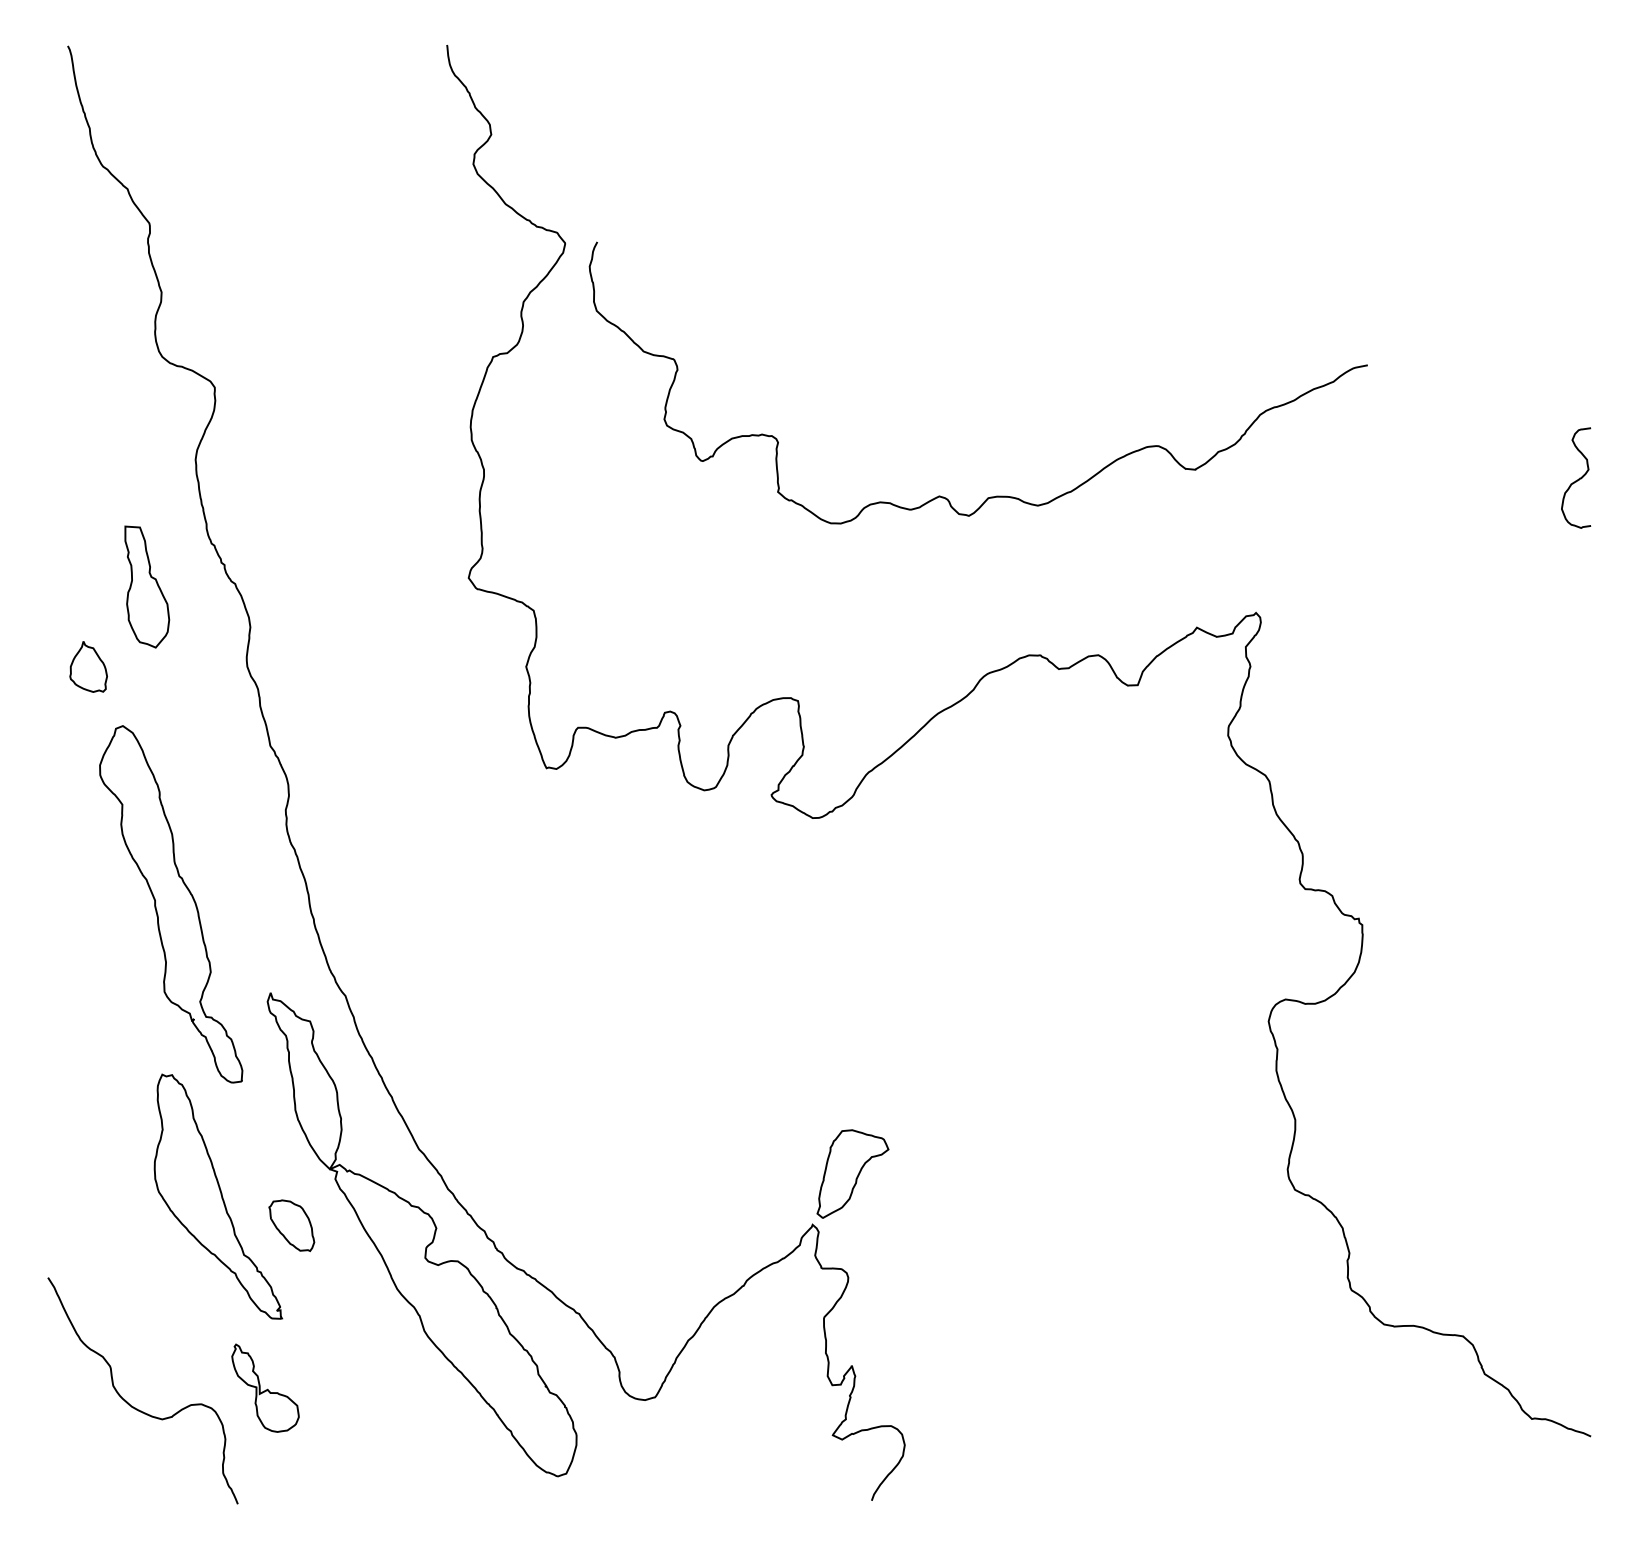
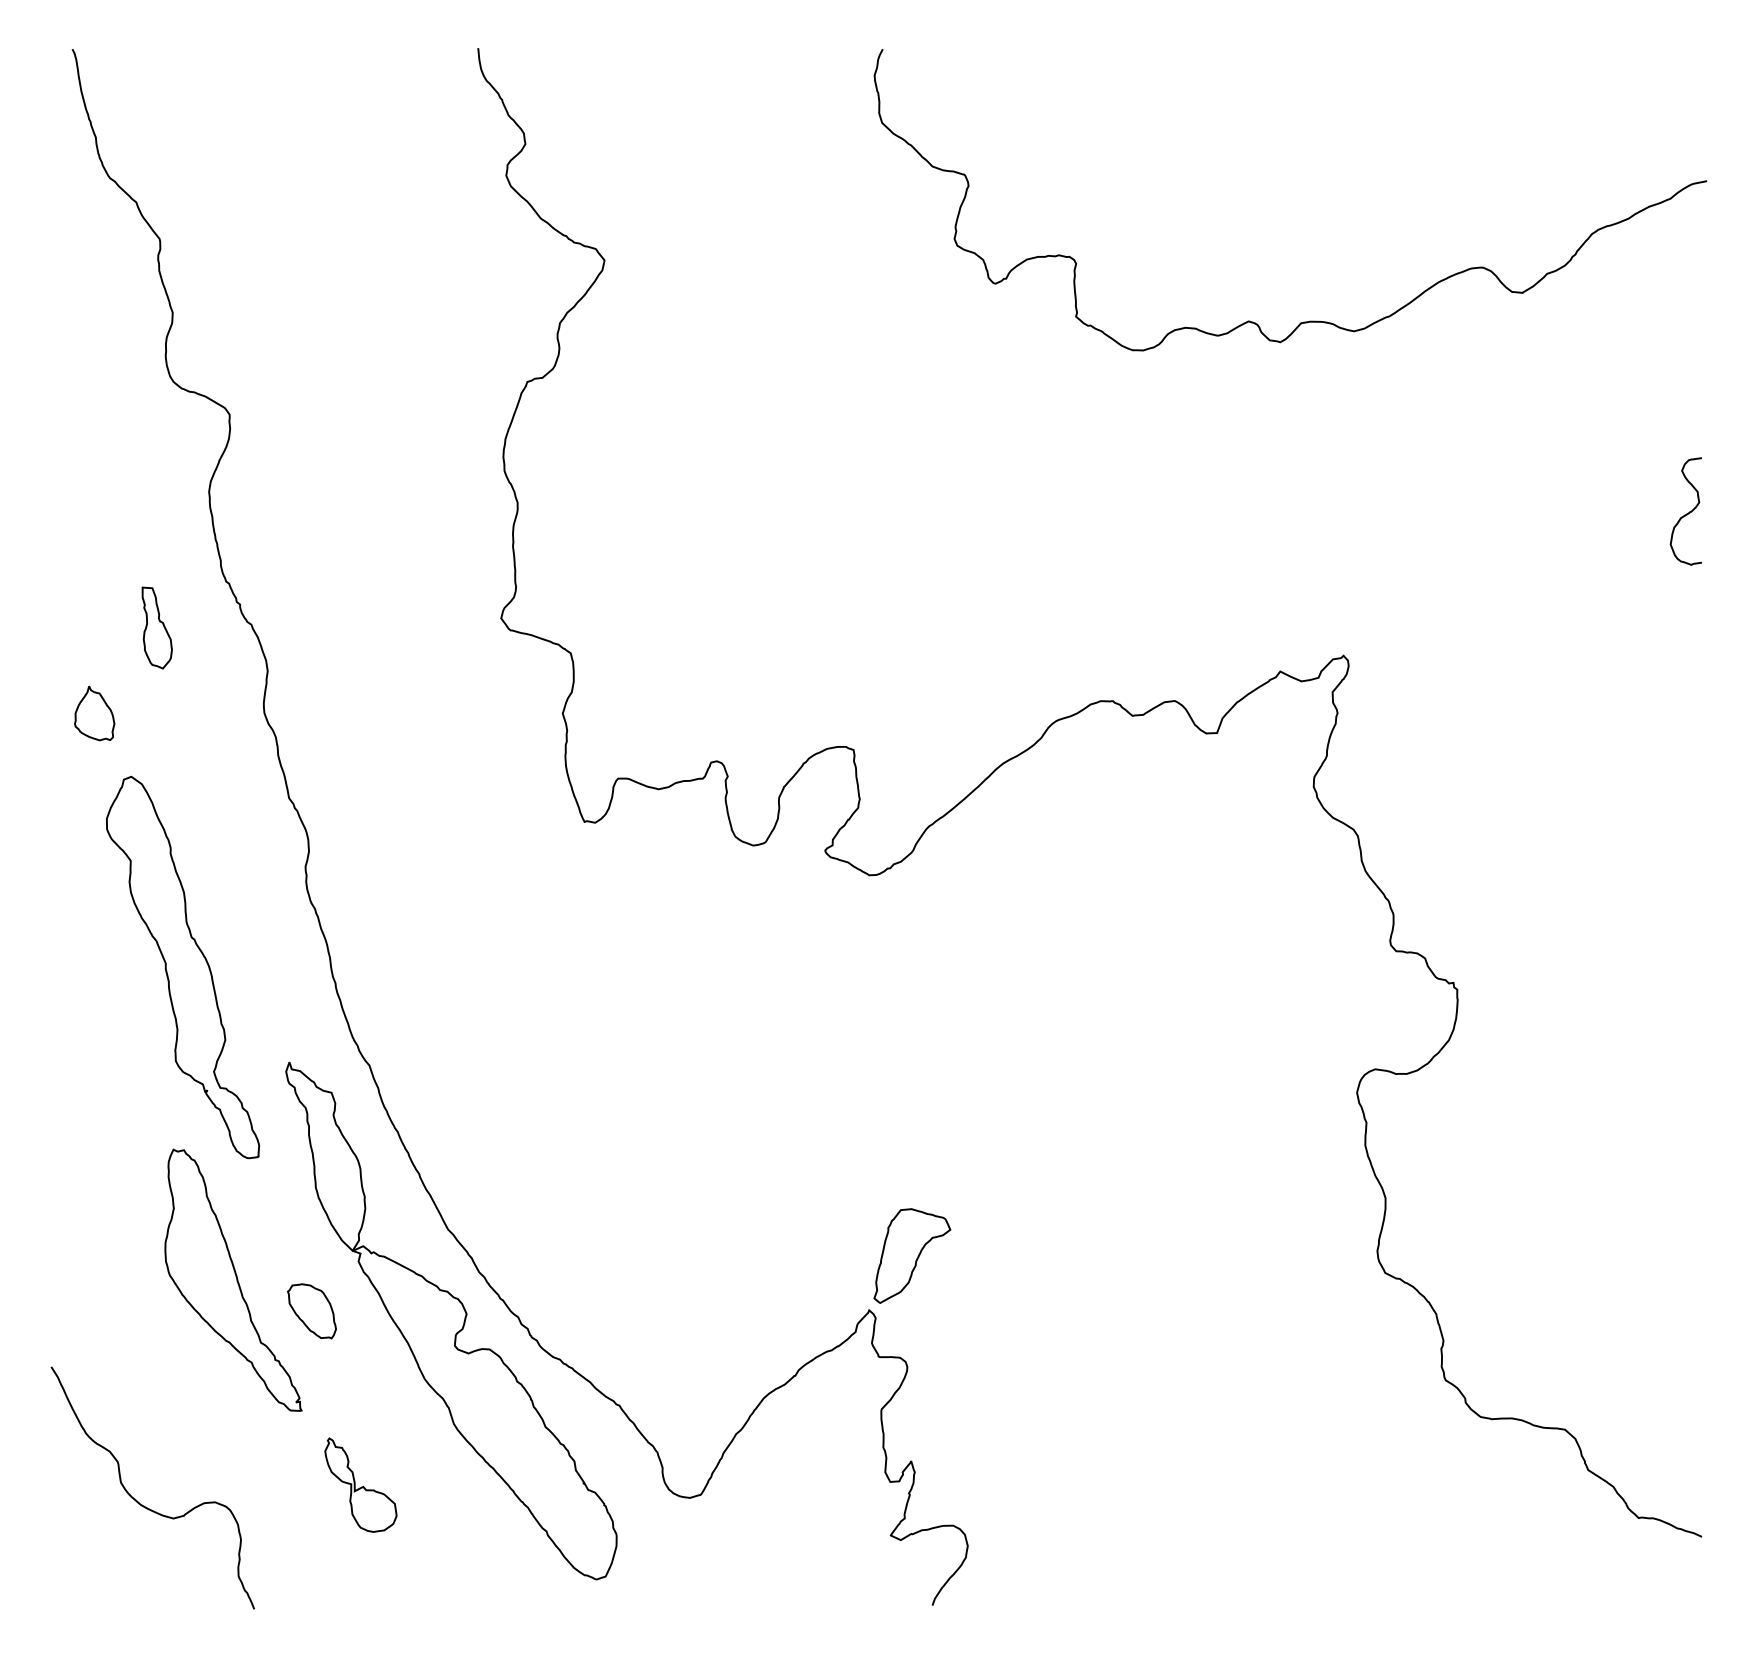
curve: (996, 495) -> (1309, 320), moved
part: (146, 586) -> (156, 627), size x0.62
part: (265, 1387) -> (360, 1484), moved

